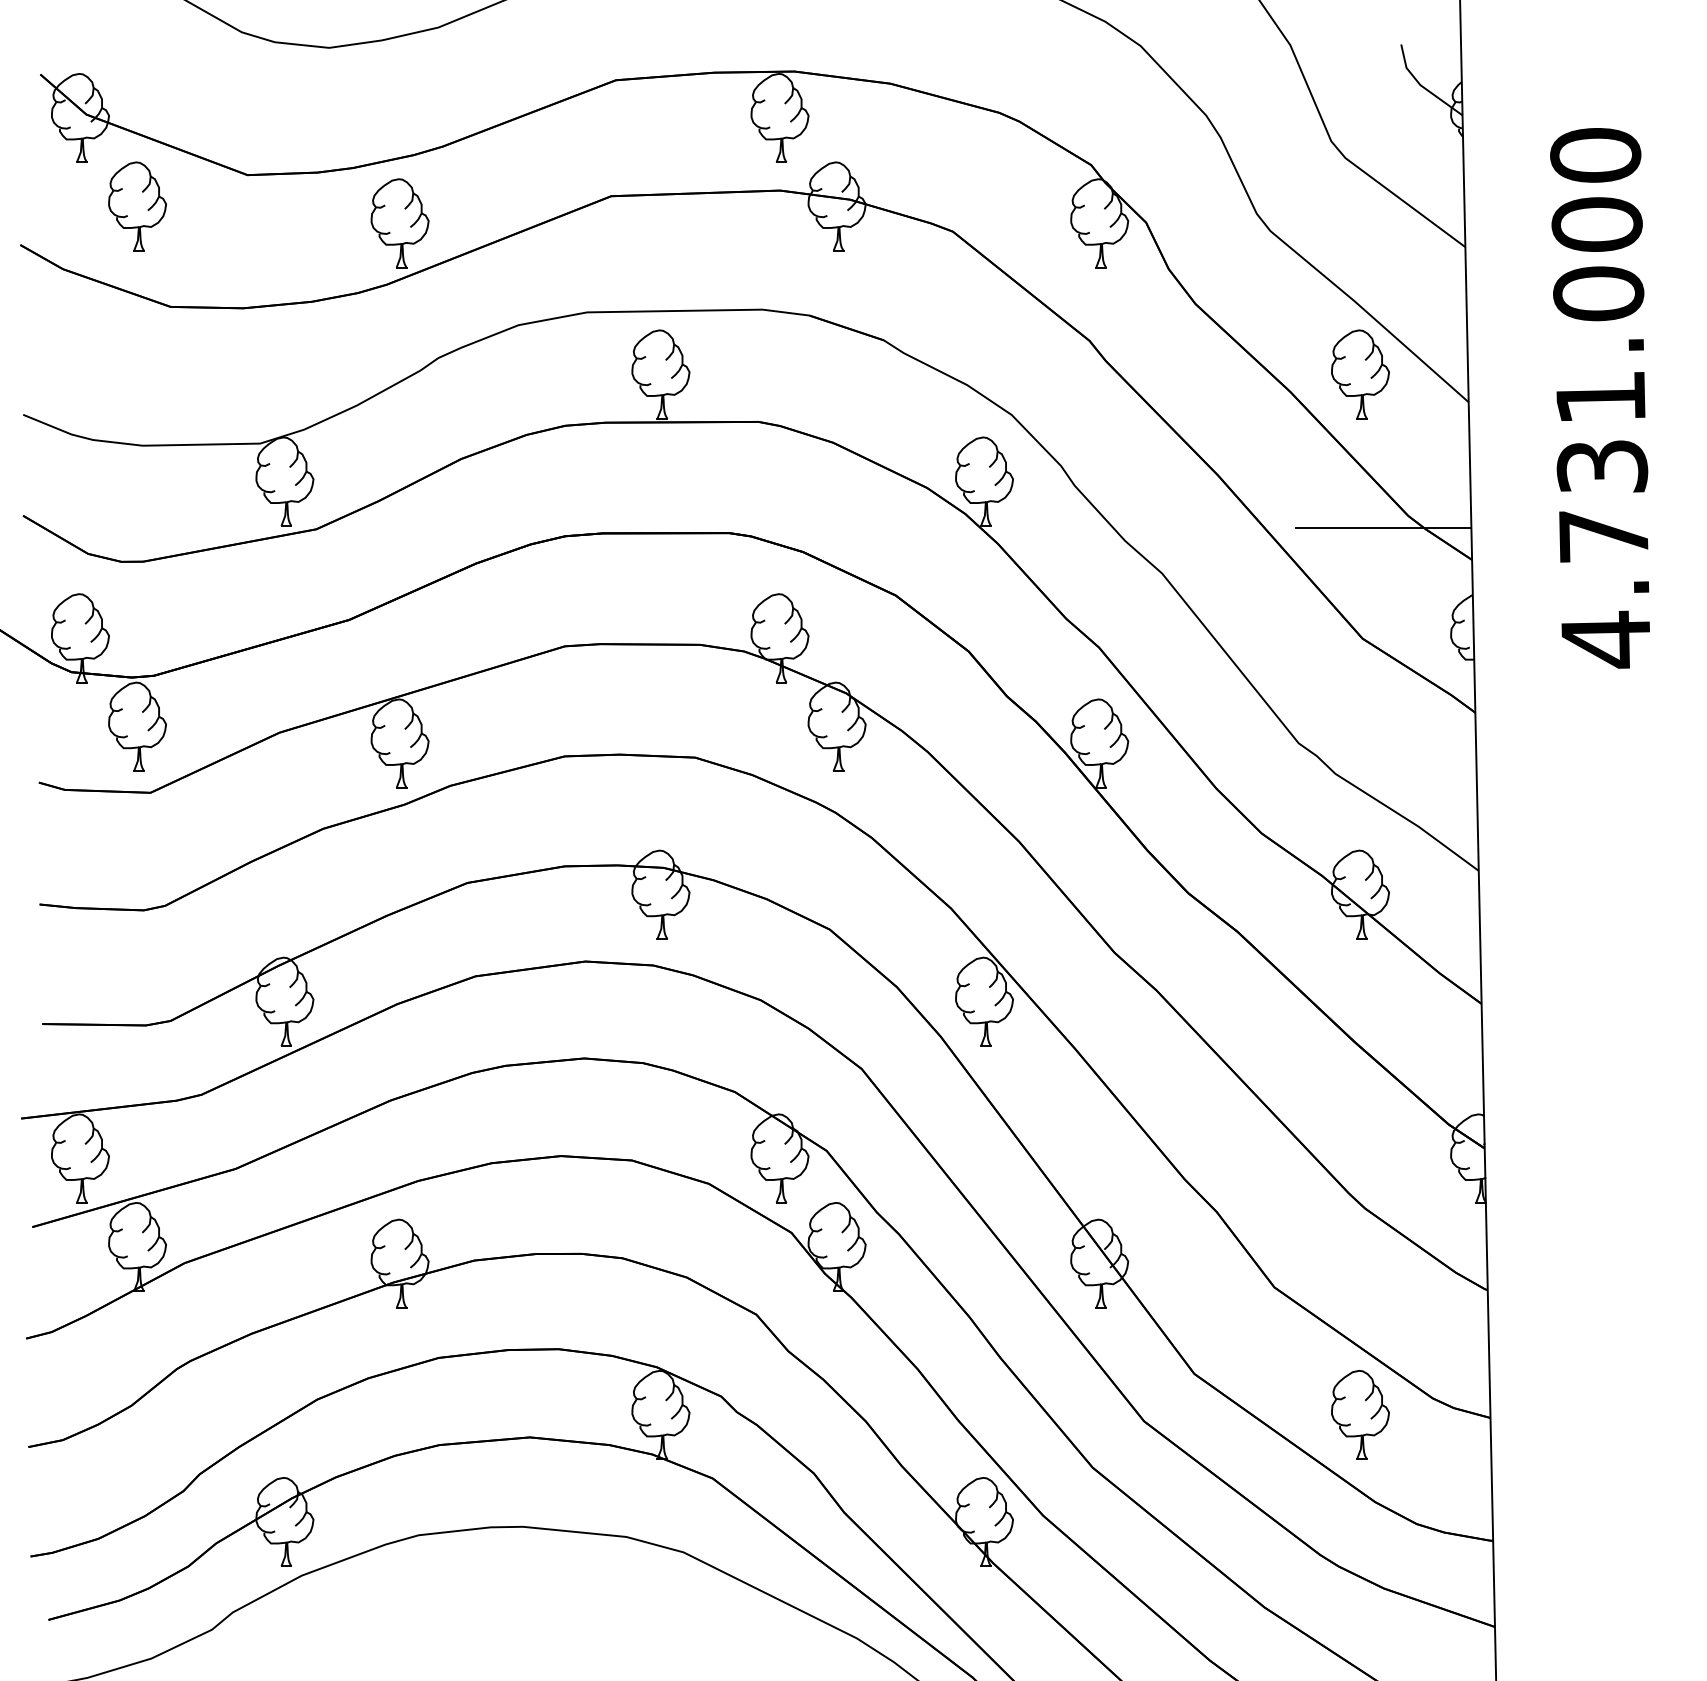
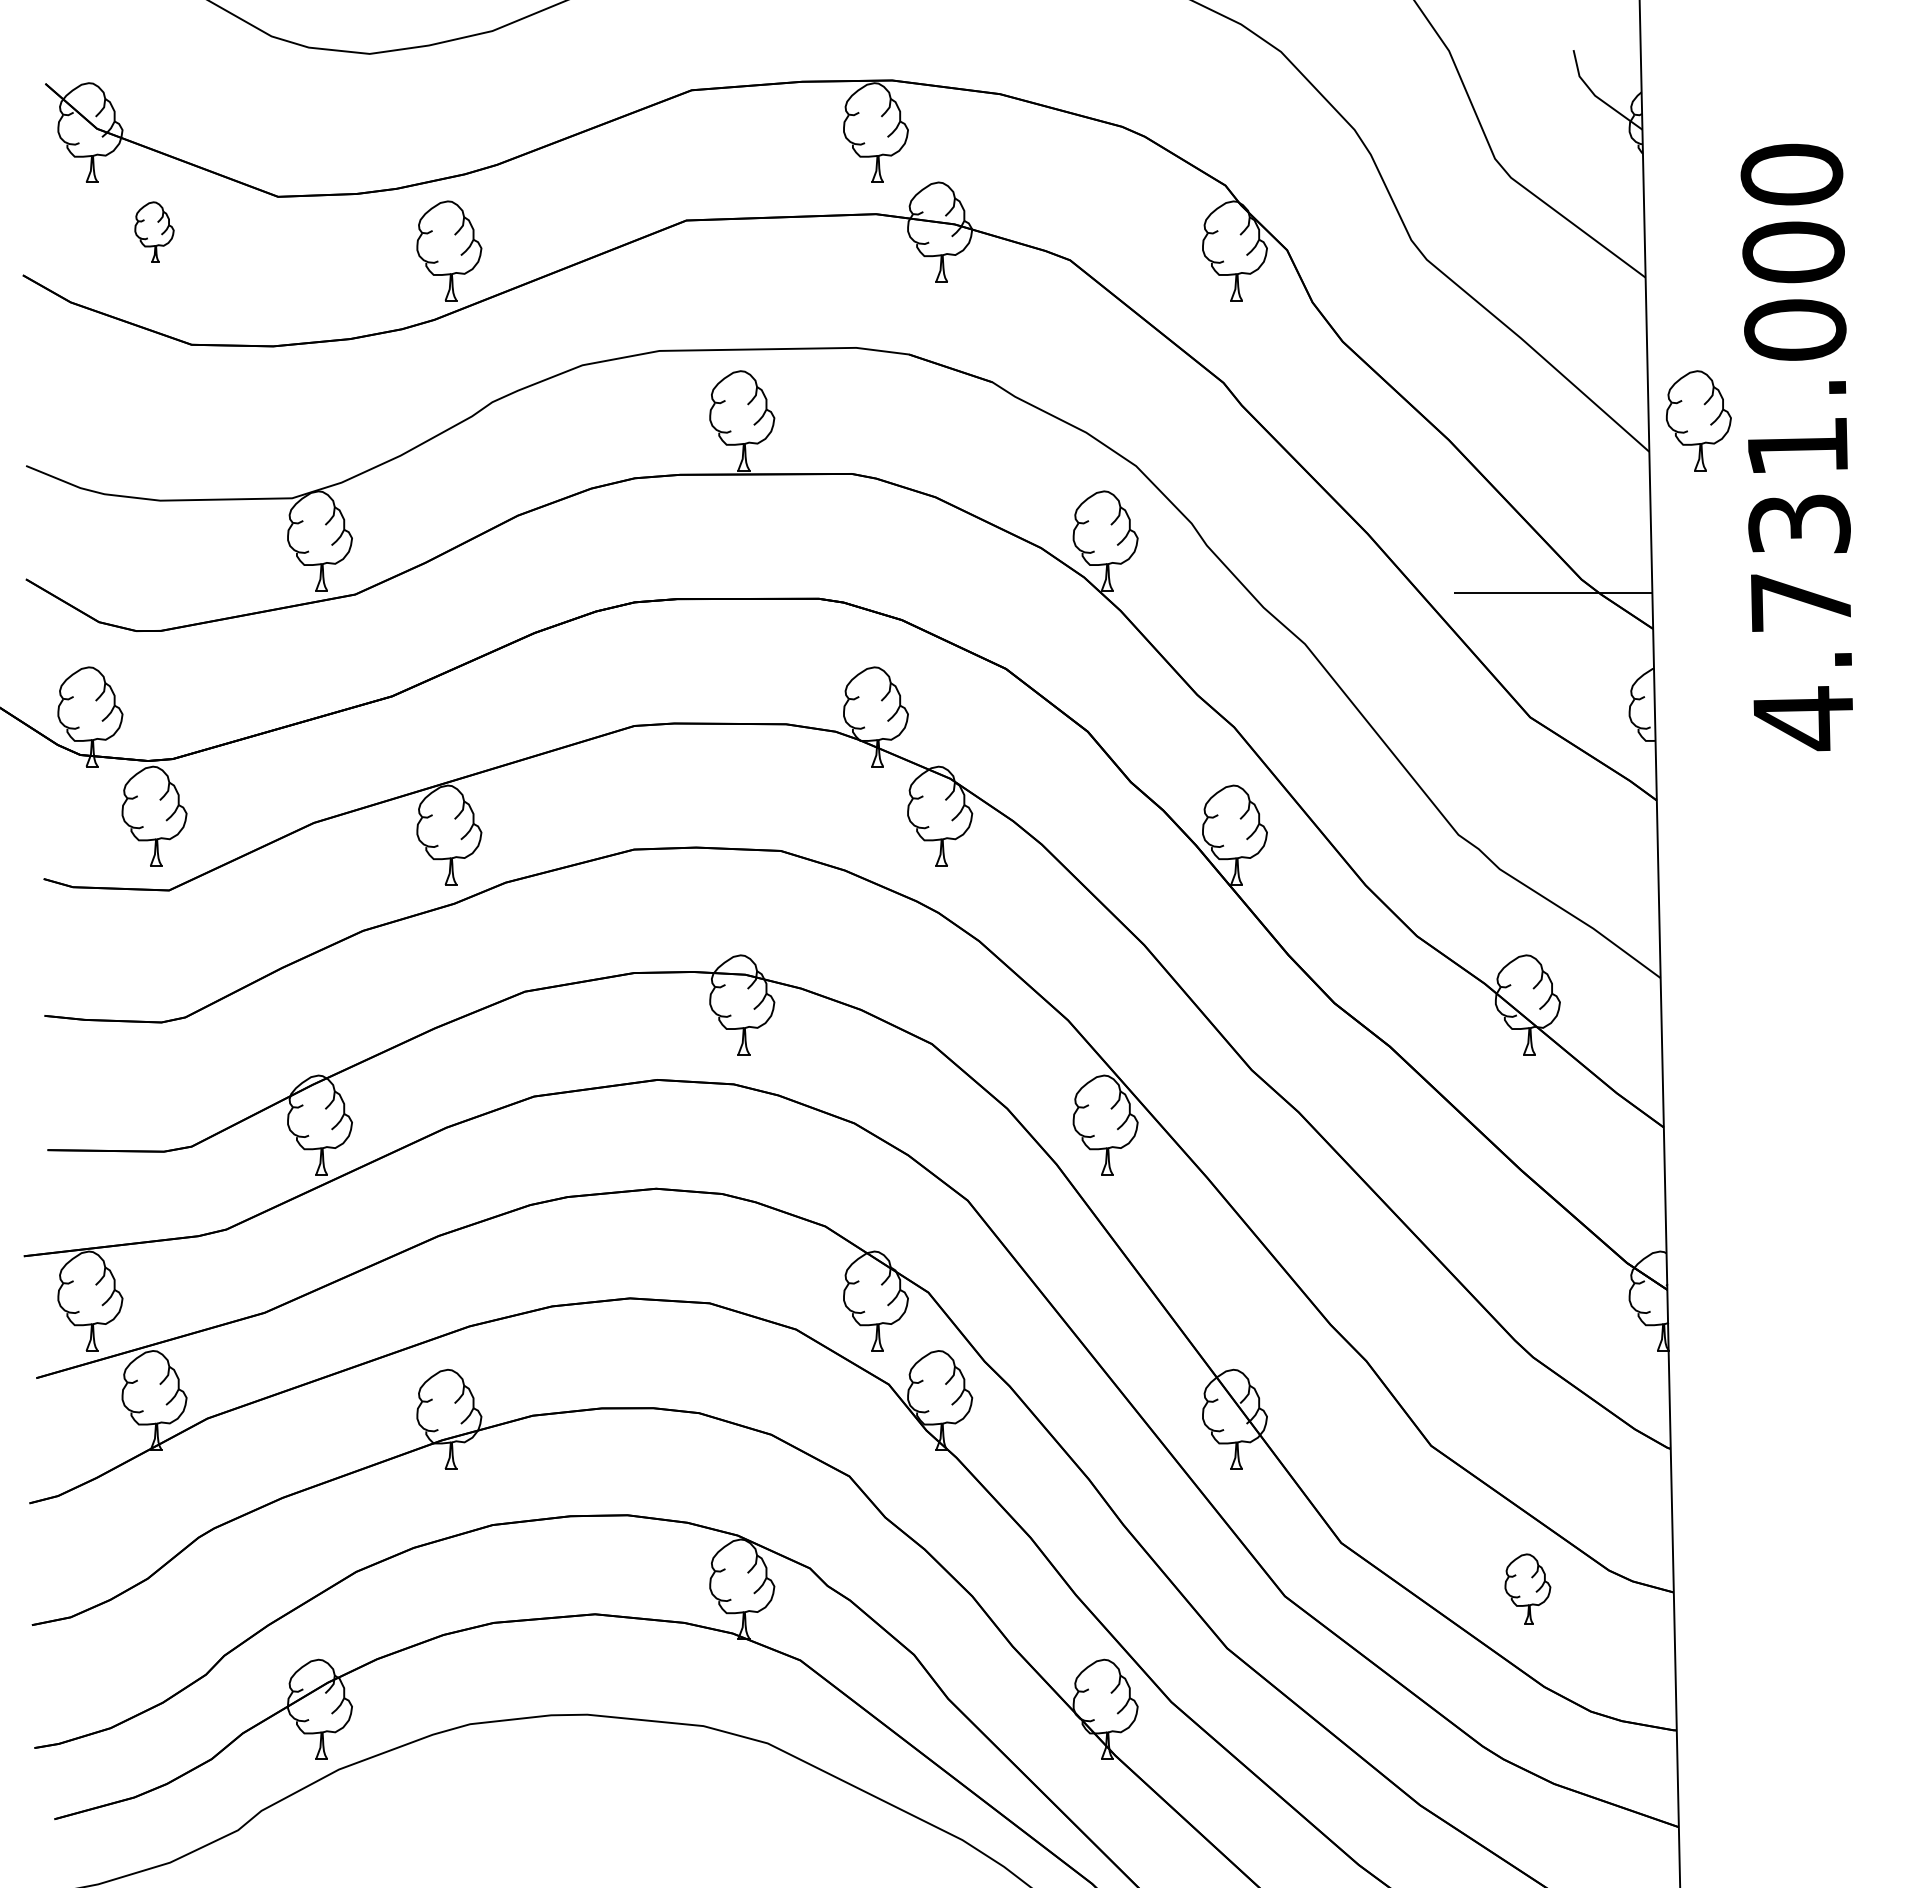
part: (137, 206) -> (154, 231), size x0.6
part: (1360, 374) -> (1698, 420), moved
part: (1360, 1414) -> (1527, 1588), size x0.7

